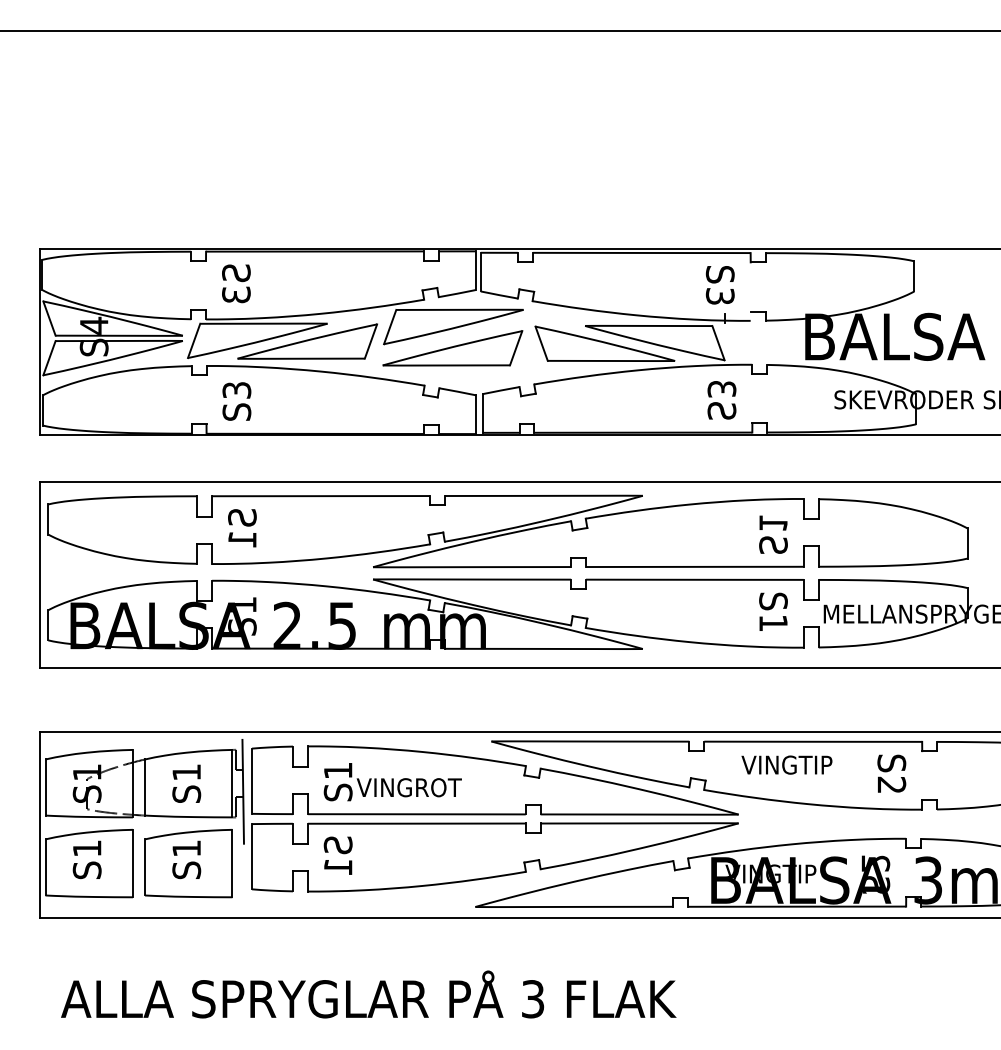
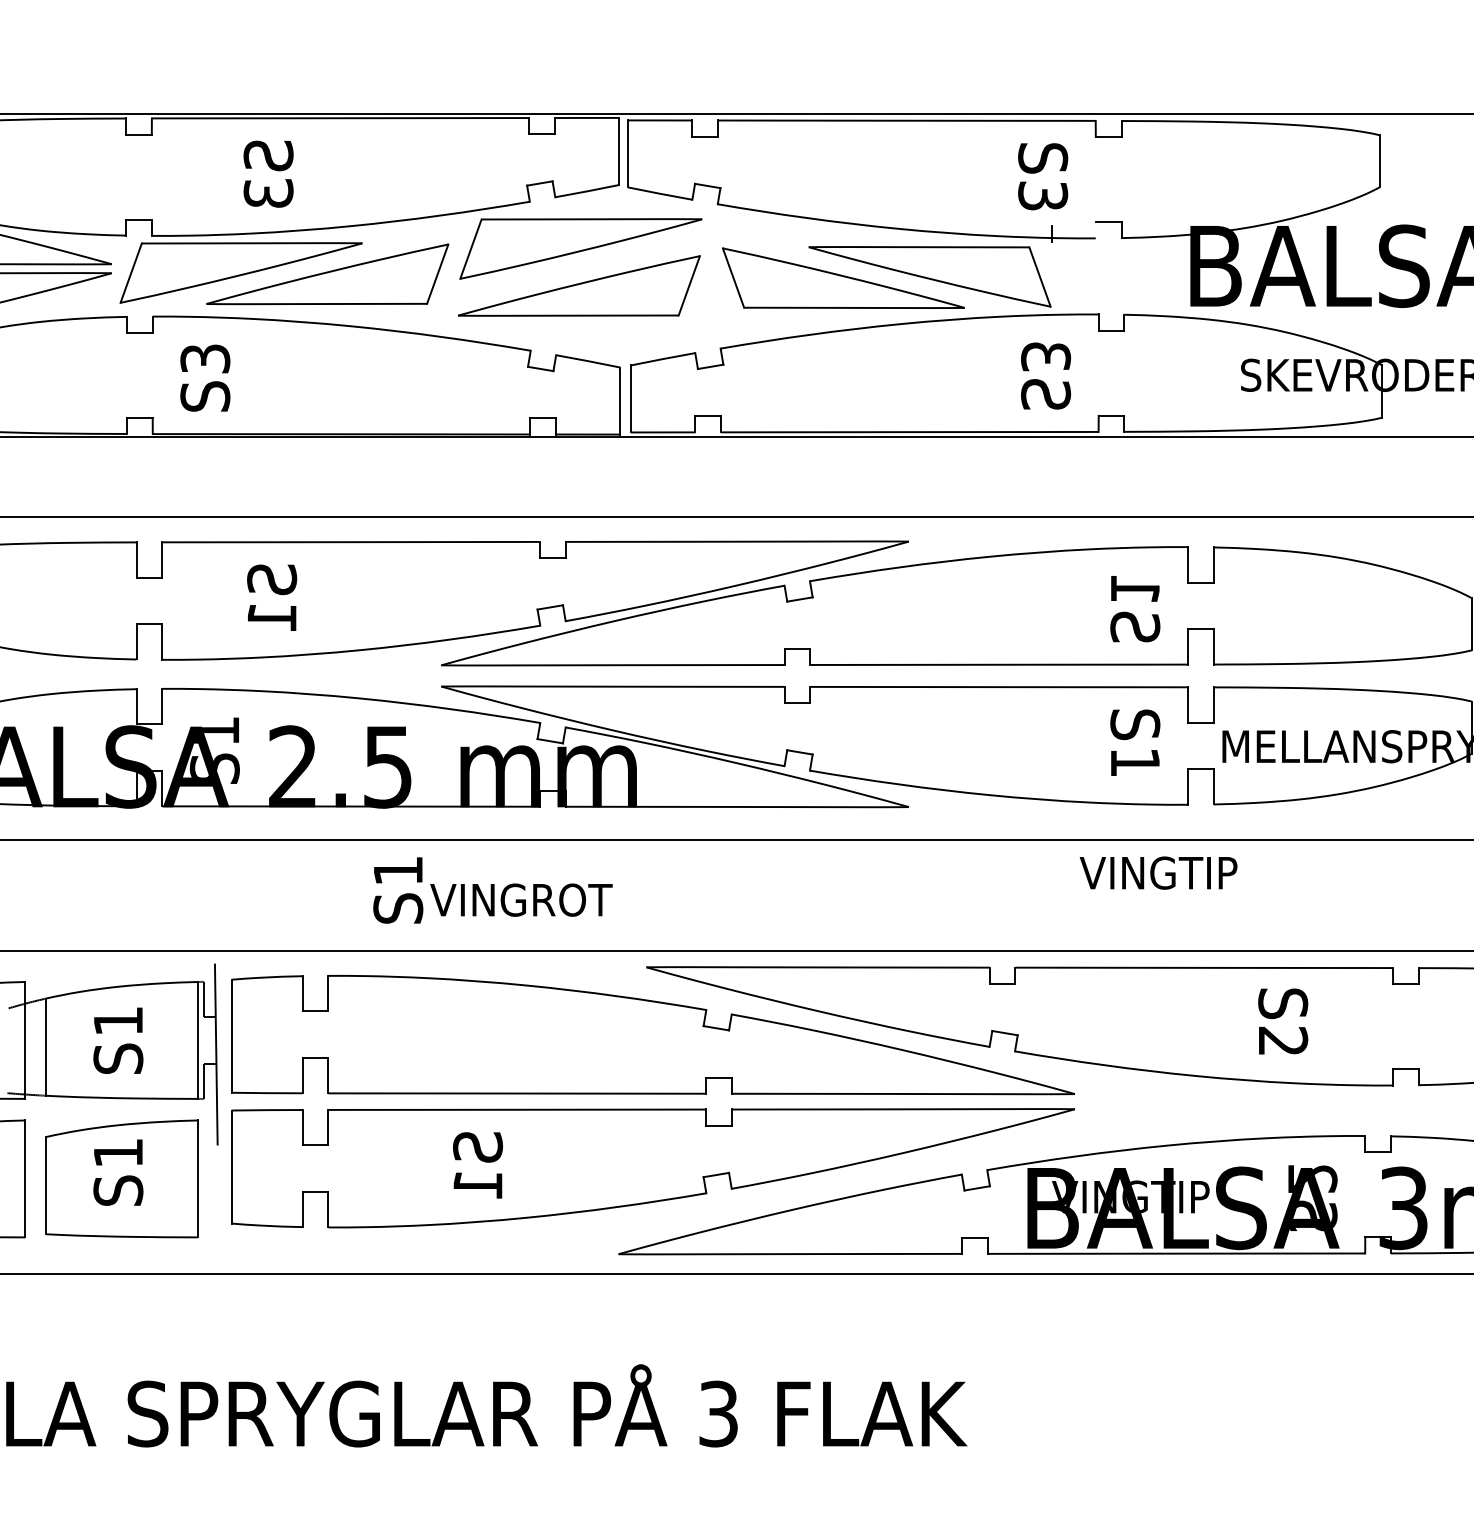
text: (236, 283) -> (268, 173), moved
text: (242, 528) -> (272, 598), moved
text: (786, 764) -> (1157, 872), moved
text: (891, 773) -> (1282, 1021), moved
text: (392, 782) -> (492, 891), moved
text: (337, 855) -> (476, 1164), moved

